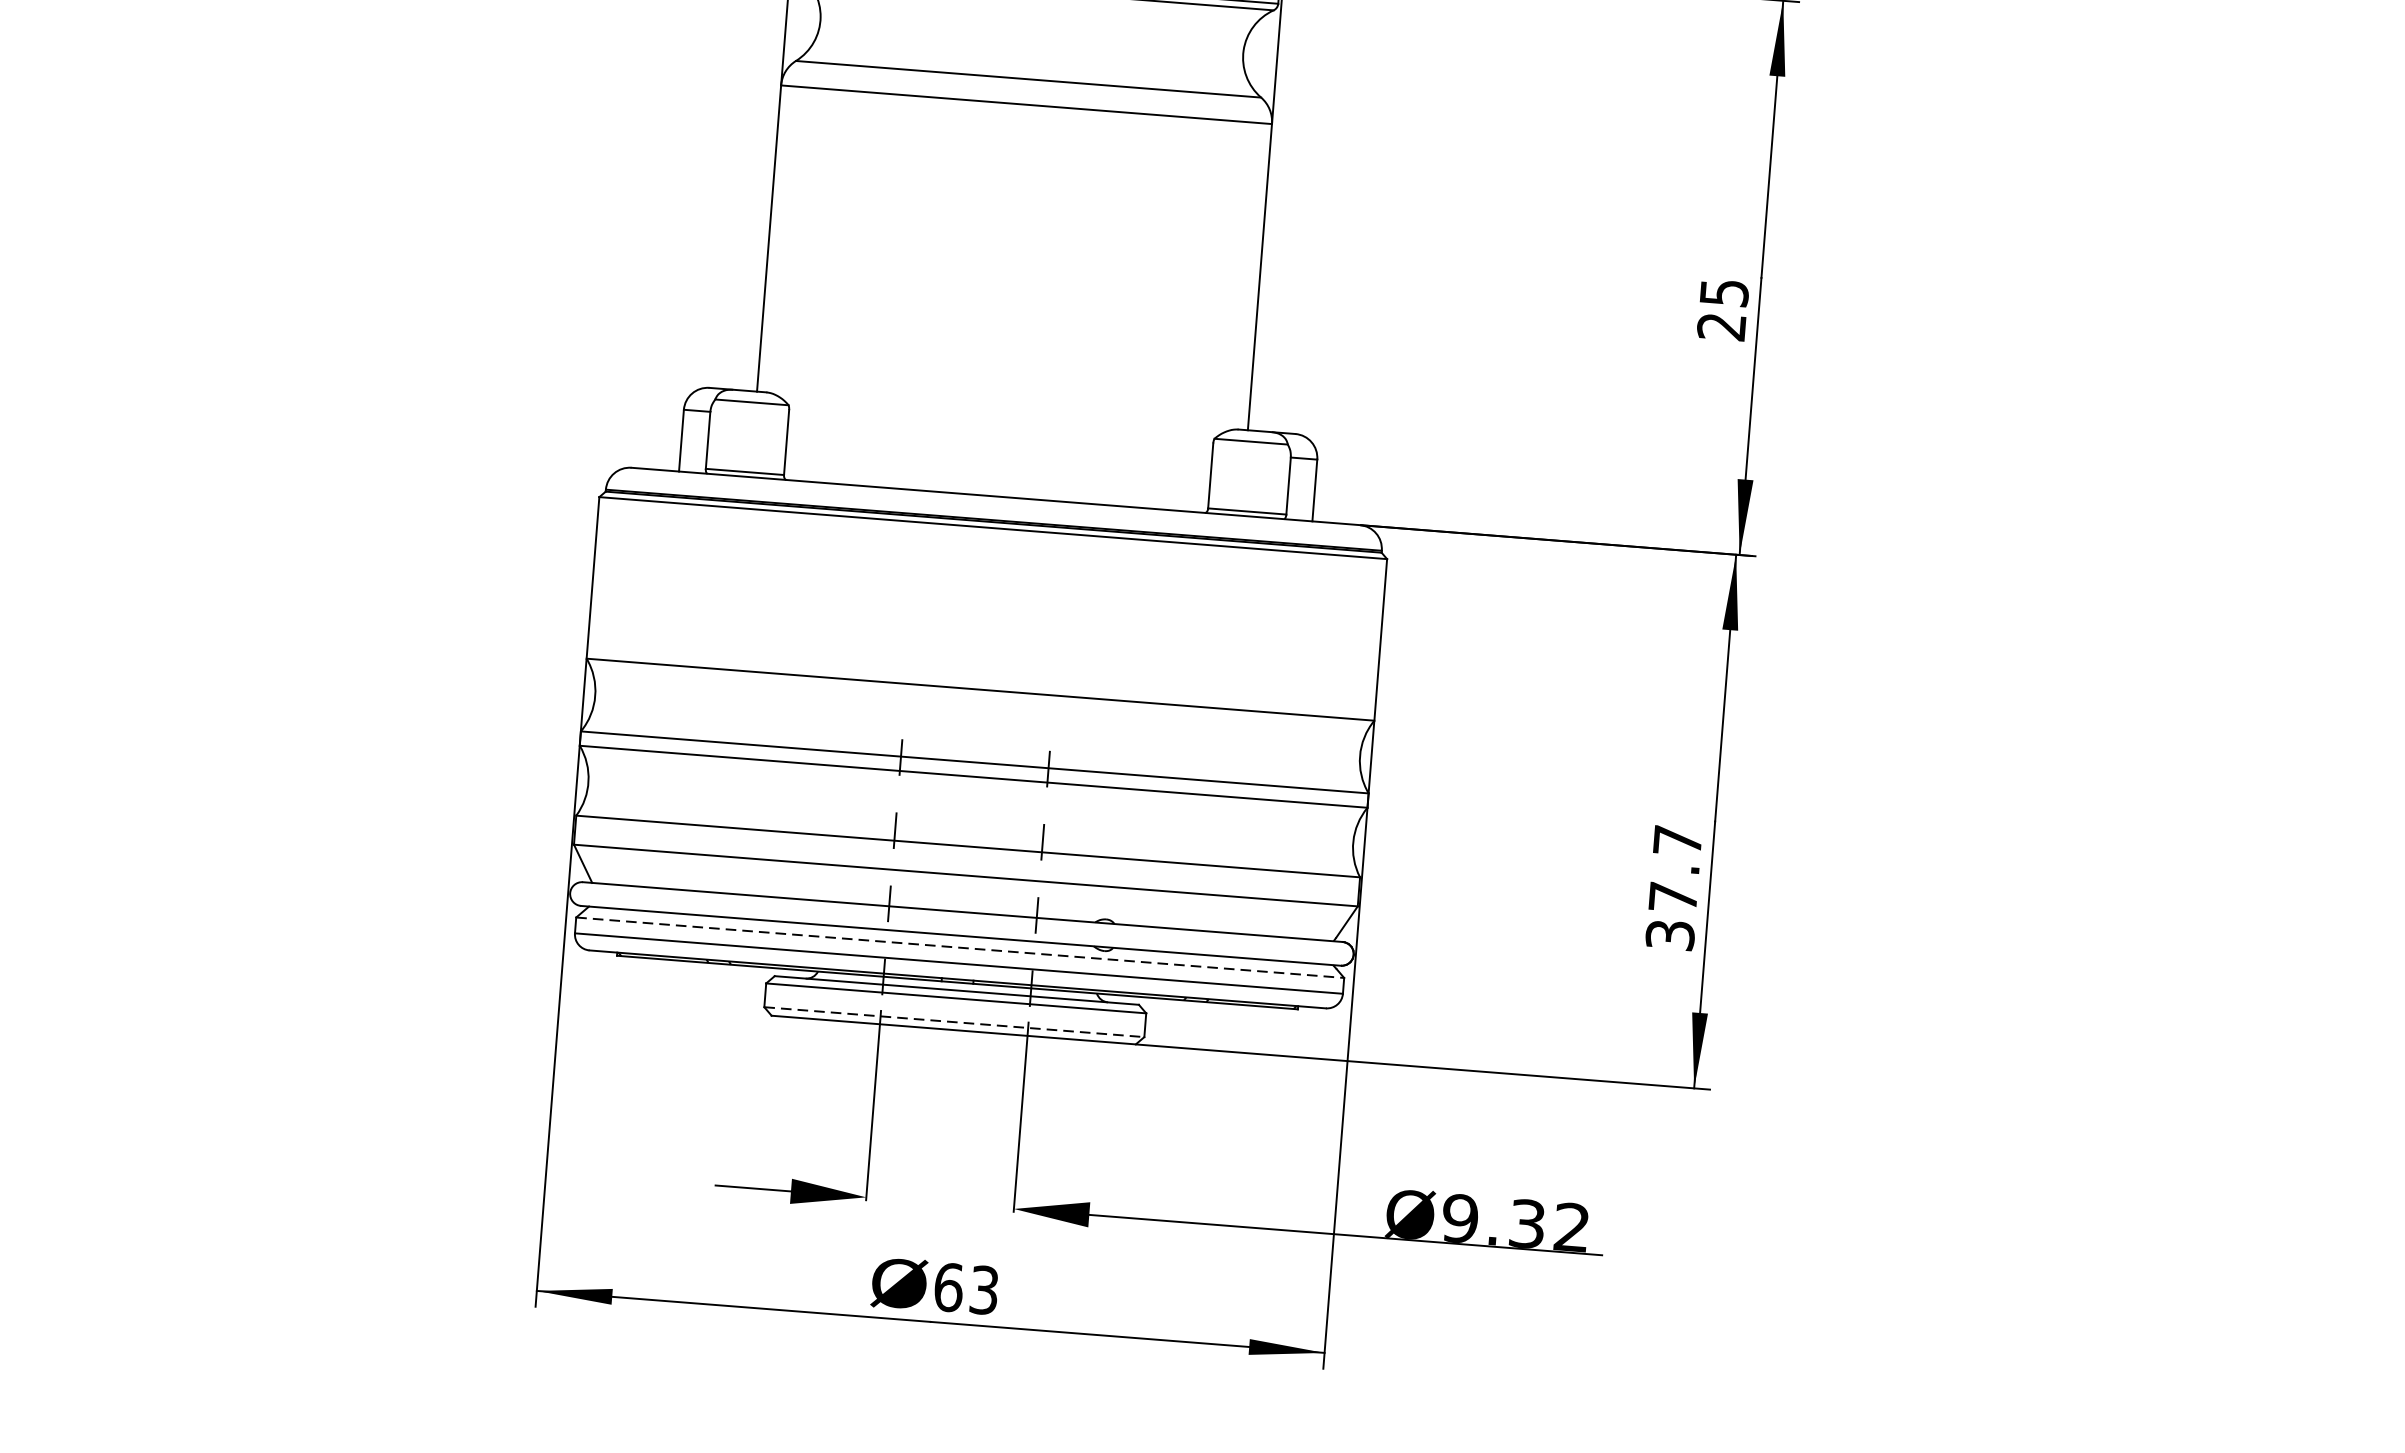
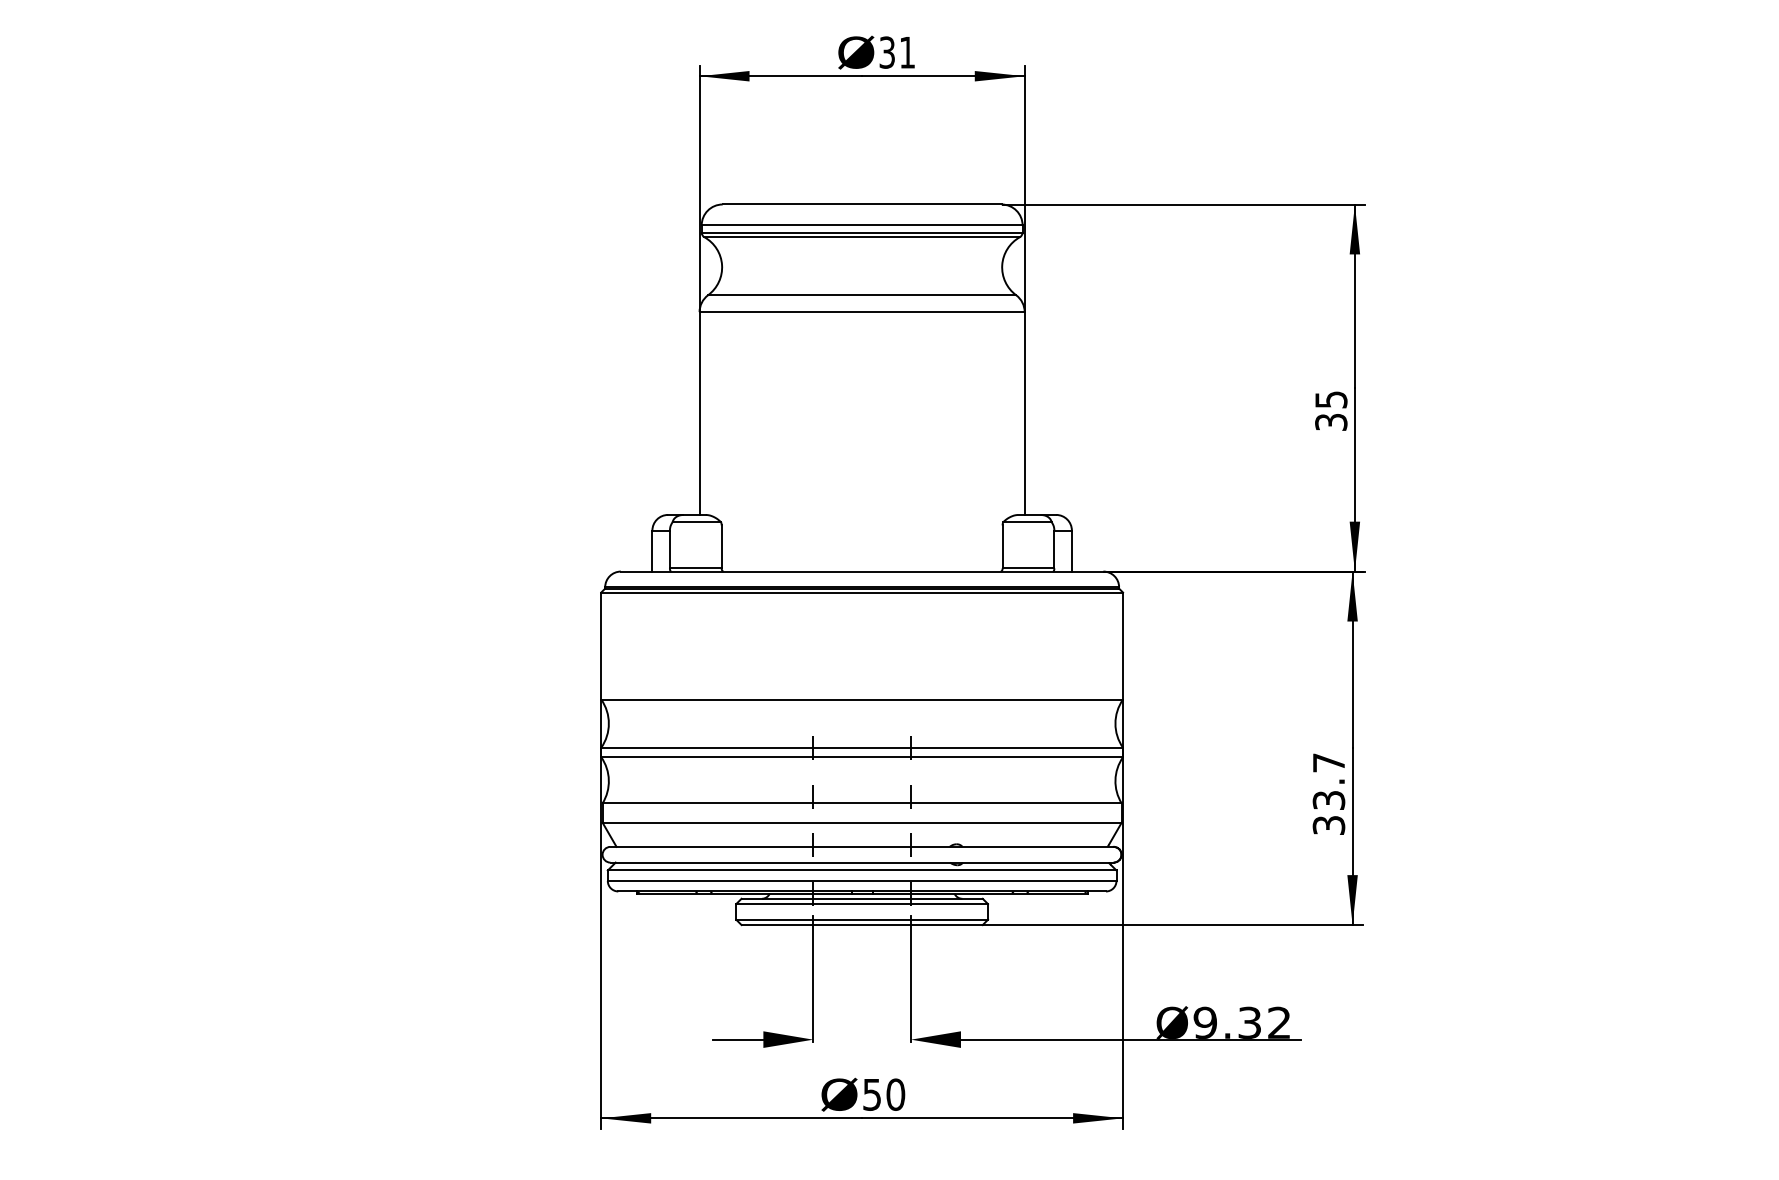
text: (1722, 327) -> (1331, 422), 25 -> 35
text: (1672, 897) -> (1328, 800), 37.7 -> 33.7
line: (960, 947) -> (862, 870), dashed -> solid
line: (954, 1021) -> (862, 919), dashed -> solid
text: (967, 1288) -> (884, 1094), 63 -> 50

